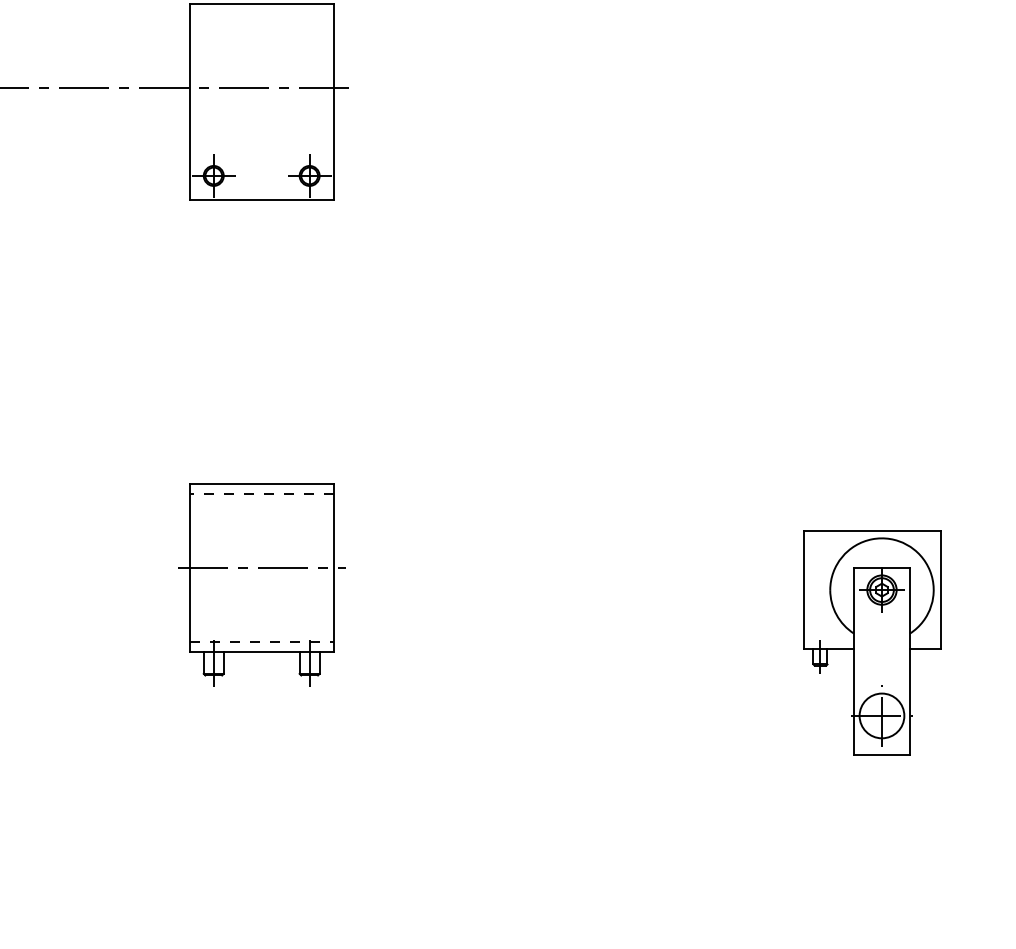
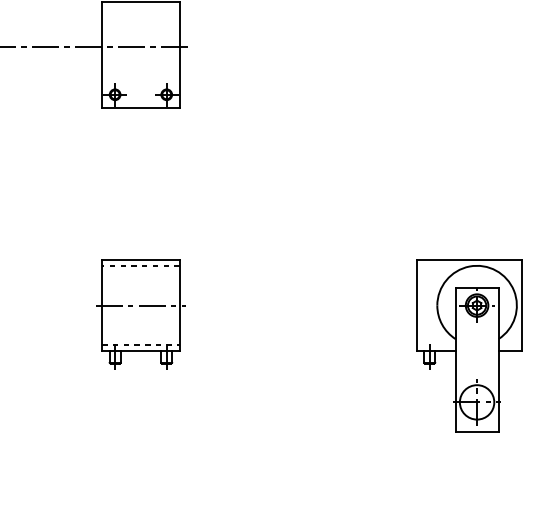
part: (872, 641) -> (469, 345), size x1.43

